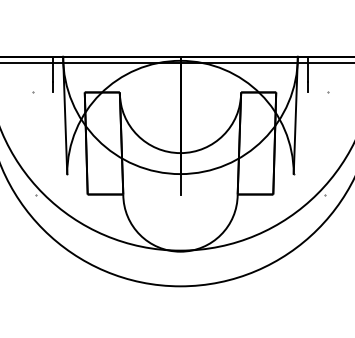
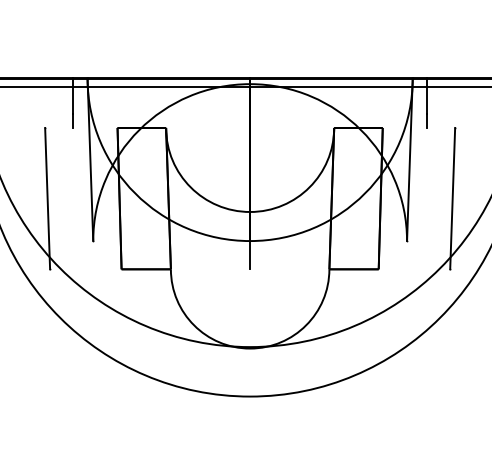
line: (34, 143) -> (47, 198), added
line: (326, 143) -> (452, 198), added

